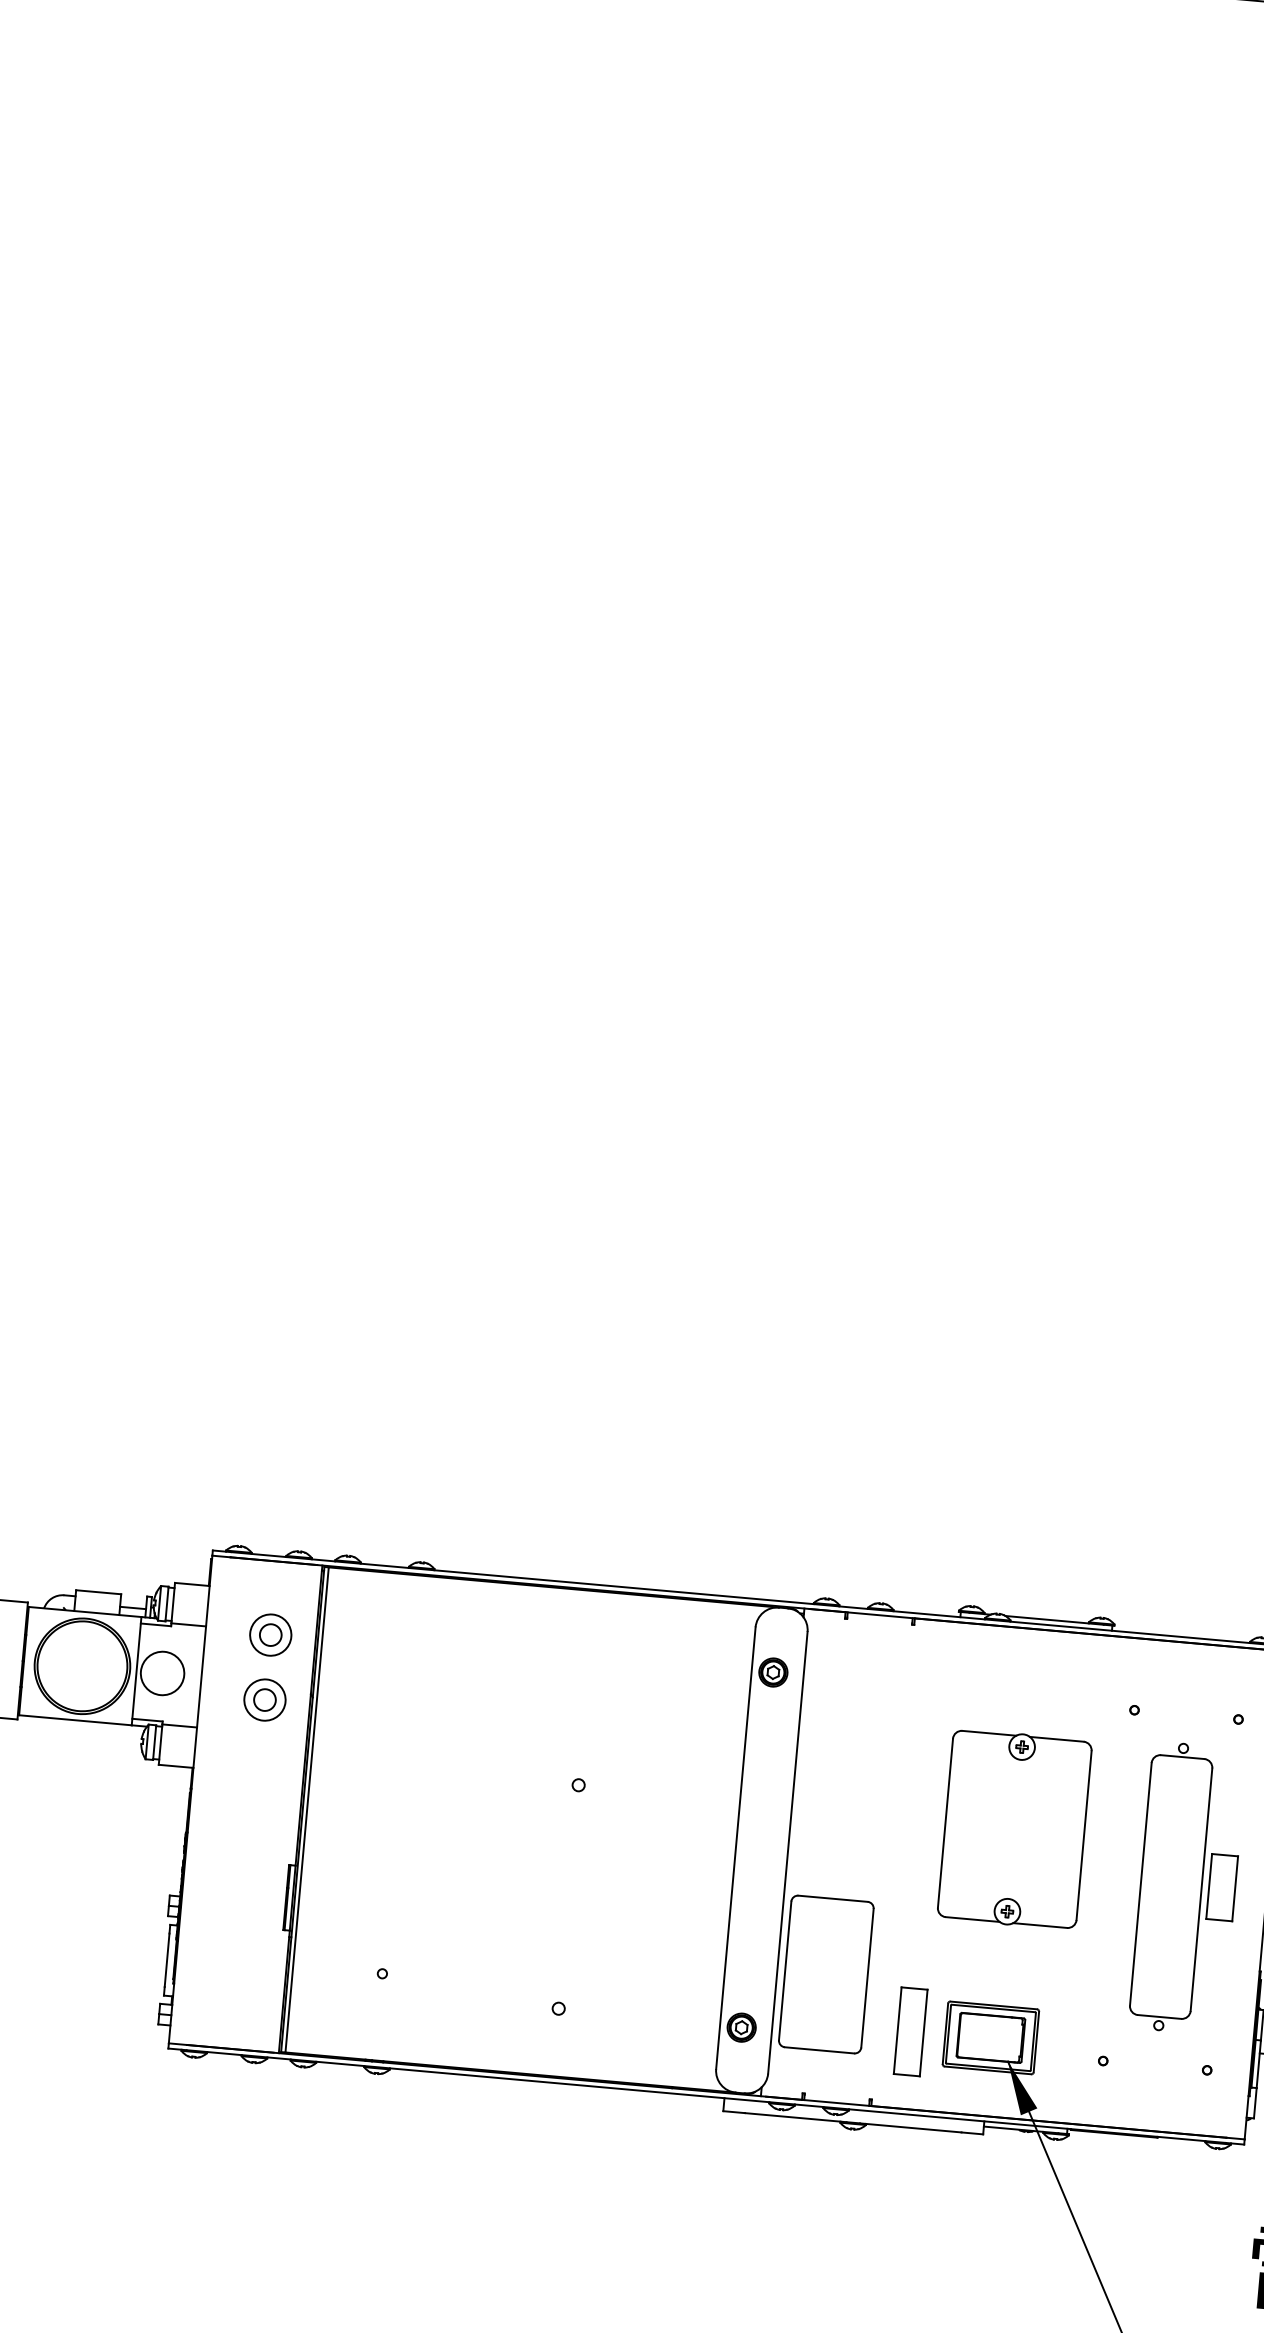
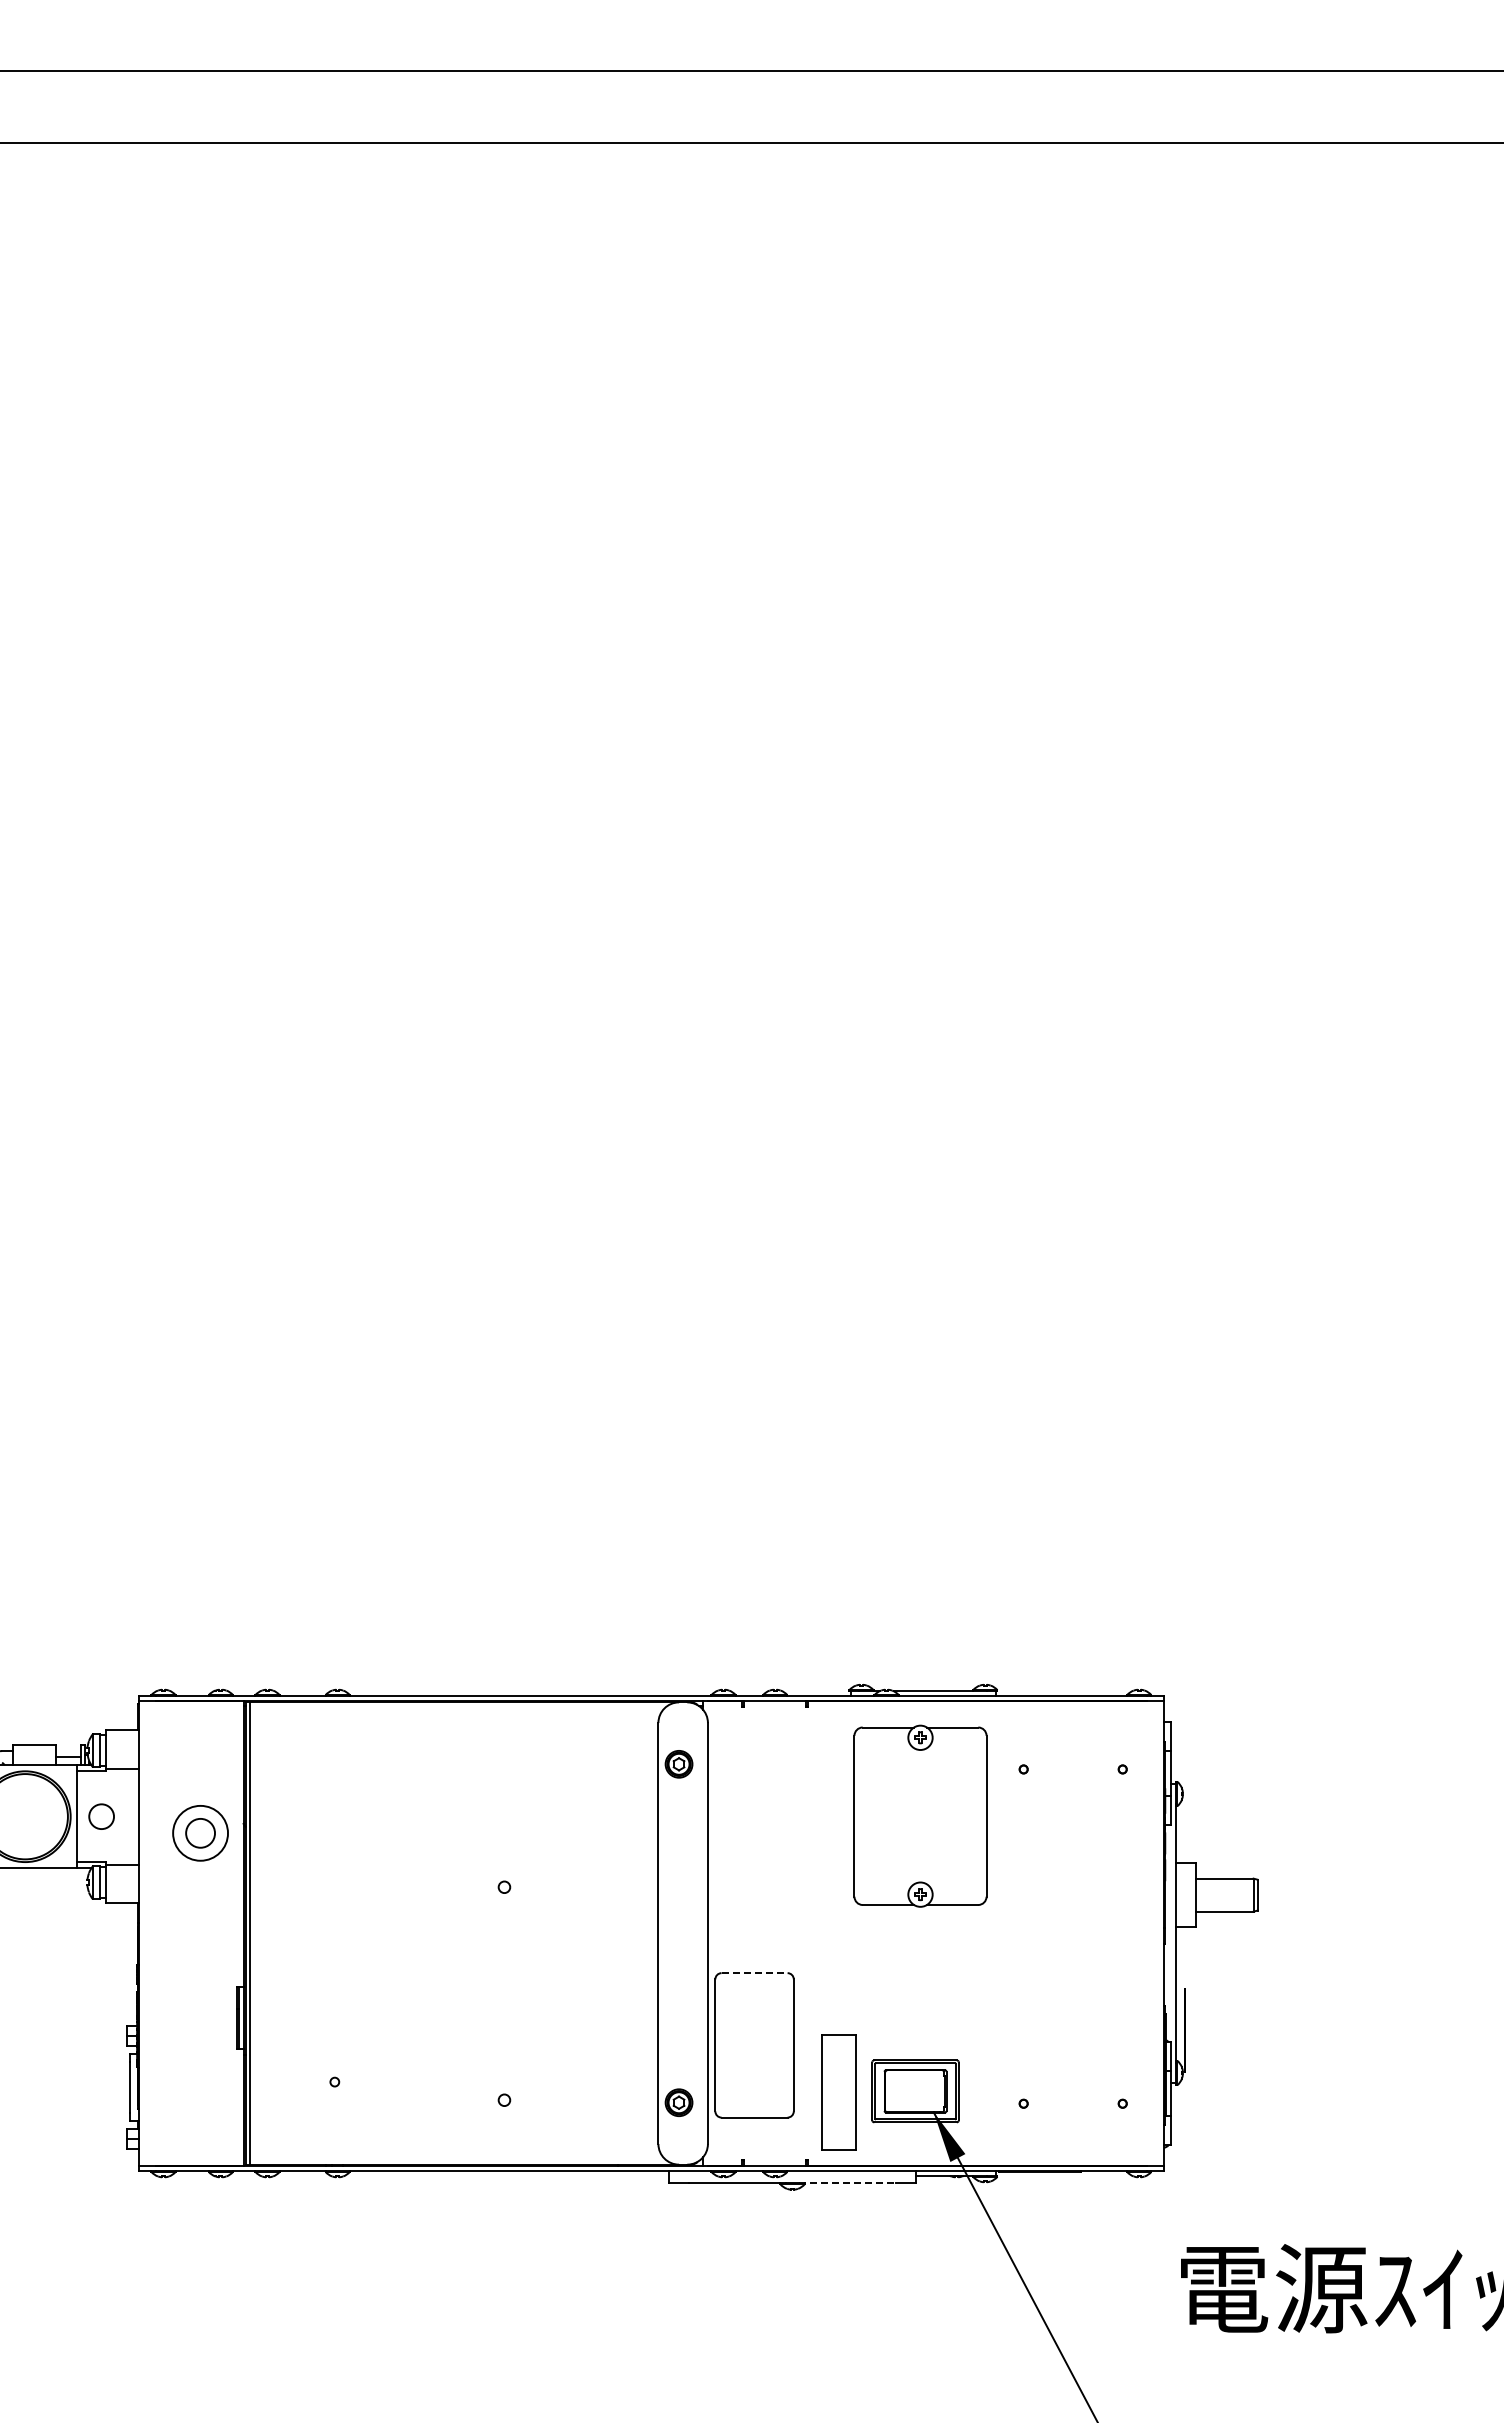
part: (270, 1634) -> (200, 1770), removed
circle: (162, 1673) -> (101, 1816), size x0.6
part: (264, 1699) -> (200, 1832), size x1.4
part: (1014, 1828) -> (920, 1815), moved
part: (1187, 1888) -> (1088, 1933), removed
line: (834, 1899) -> (755, 1973), solid -> dashed
part: (911, 2031) -> (839, 2092), size x1.4
line: (910, 2128) -> (847, 2183), solid -> dashed

